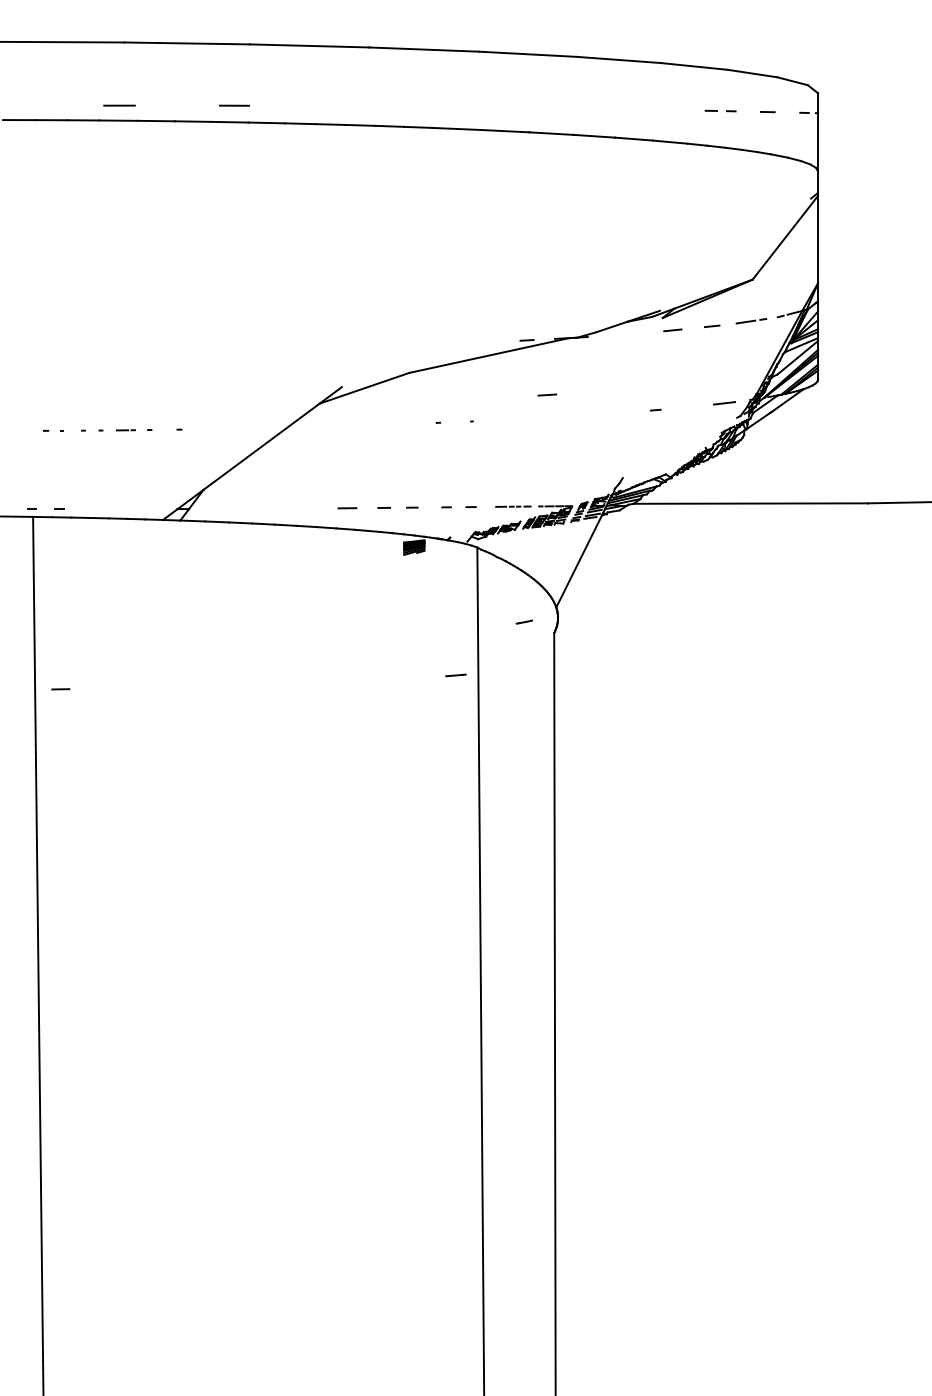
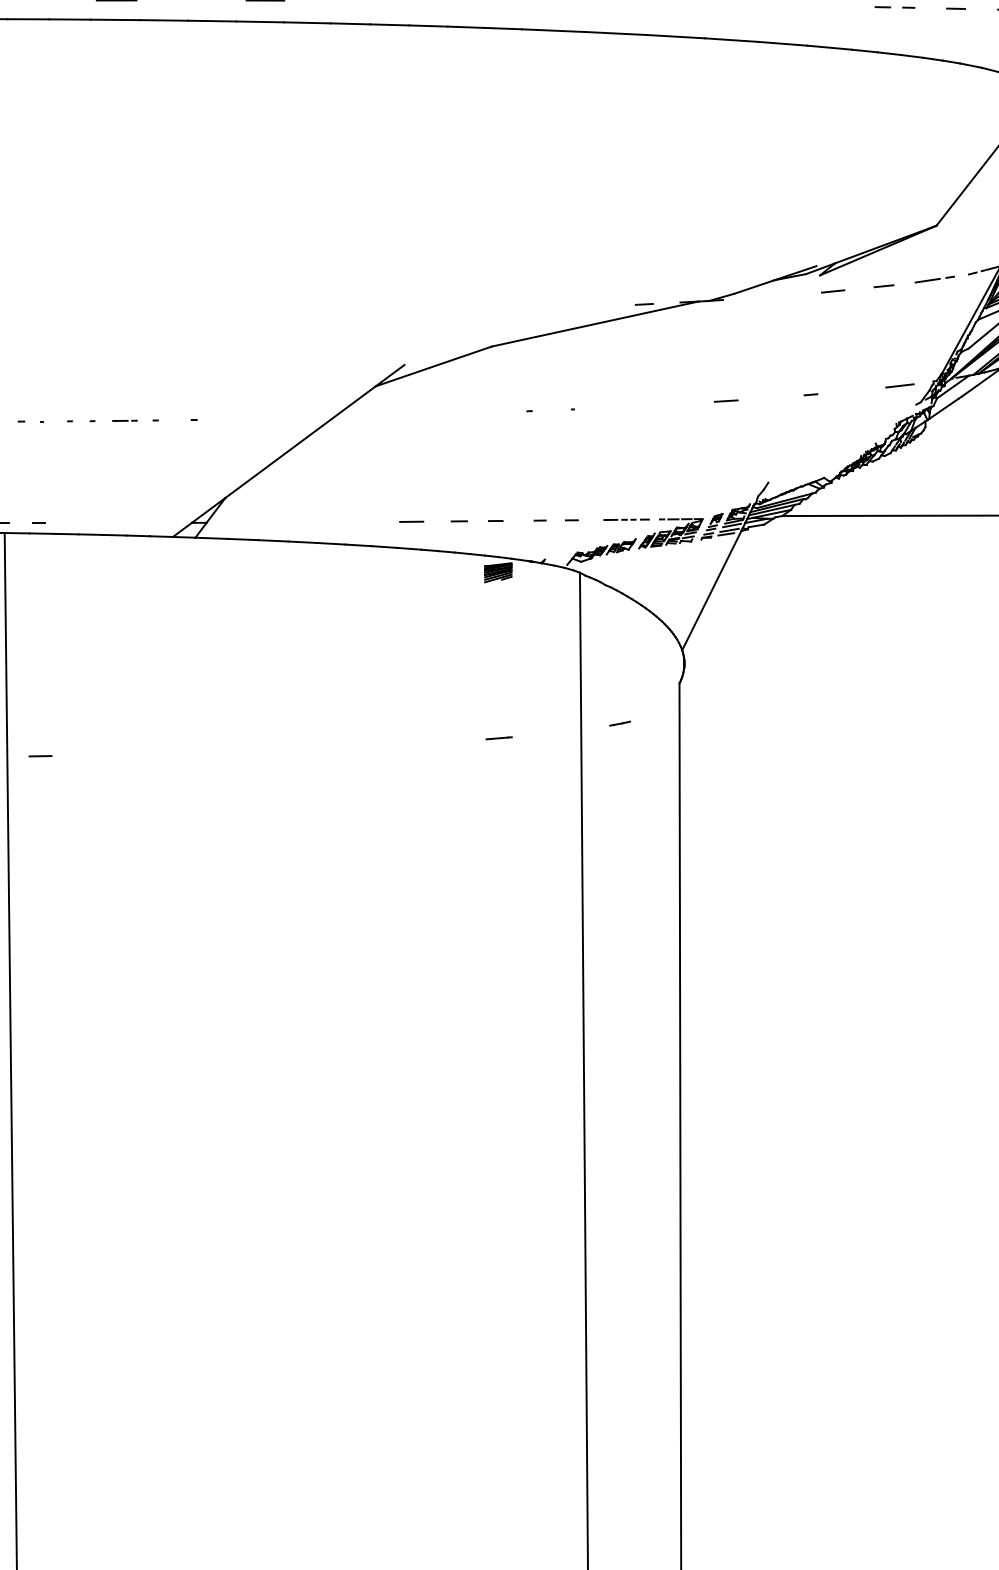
line: (546, 394) -> (725, 400), moved
line: (523, 621) -> (618, 722), moved
line: (455, 675) -> (498, 738), moved

